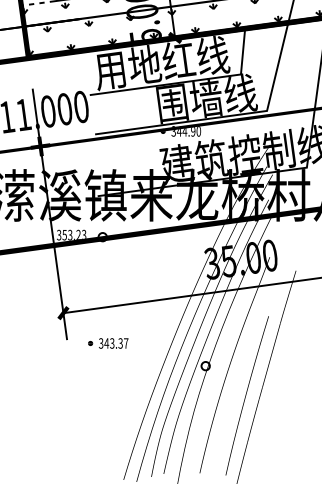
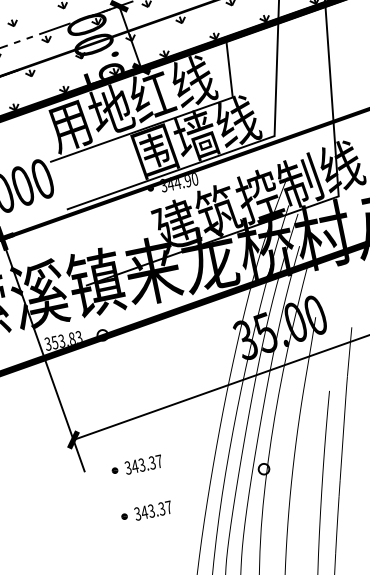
text: (78, 234) -> (71, 338), 353.23 -> 353.83
part: (108, 380) -> (146, 512), added

